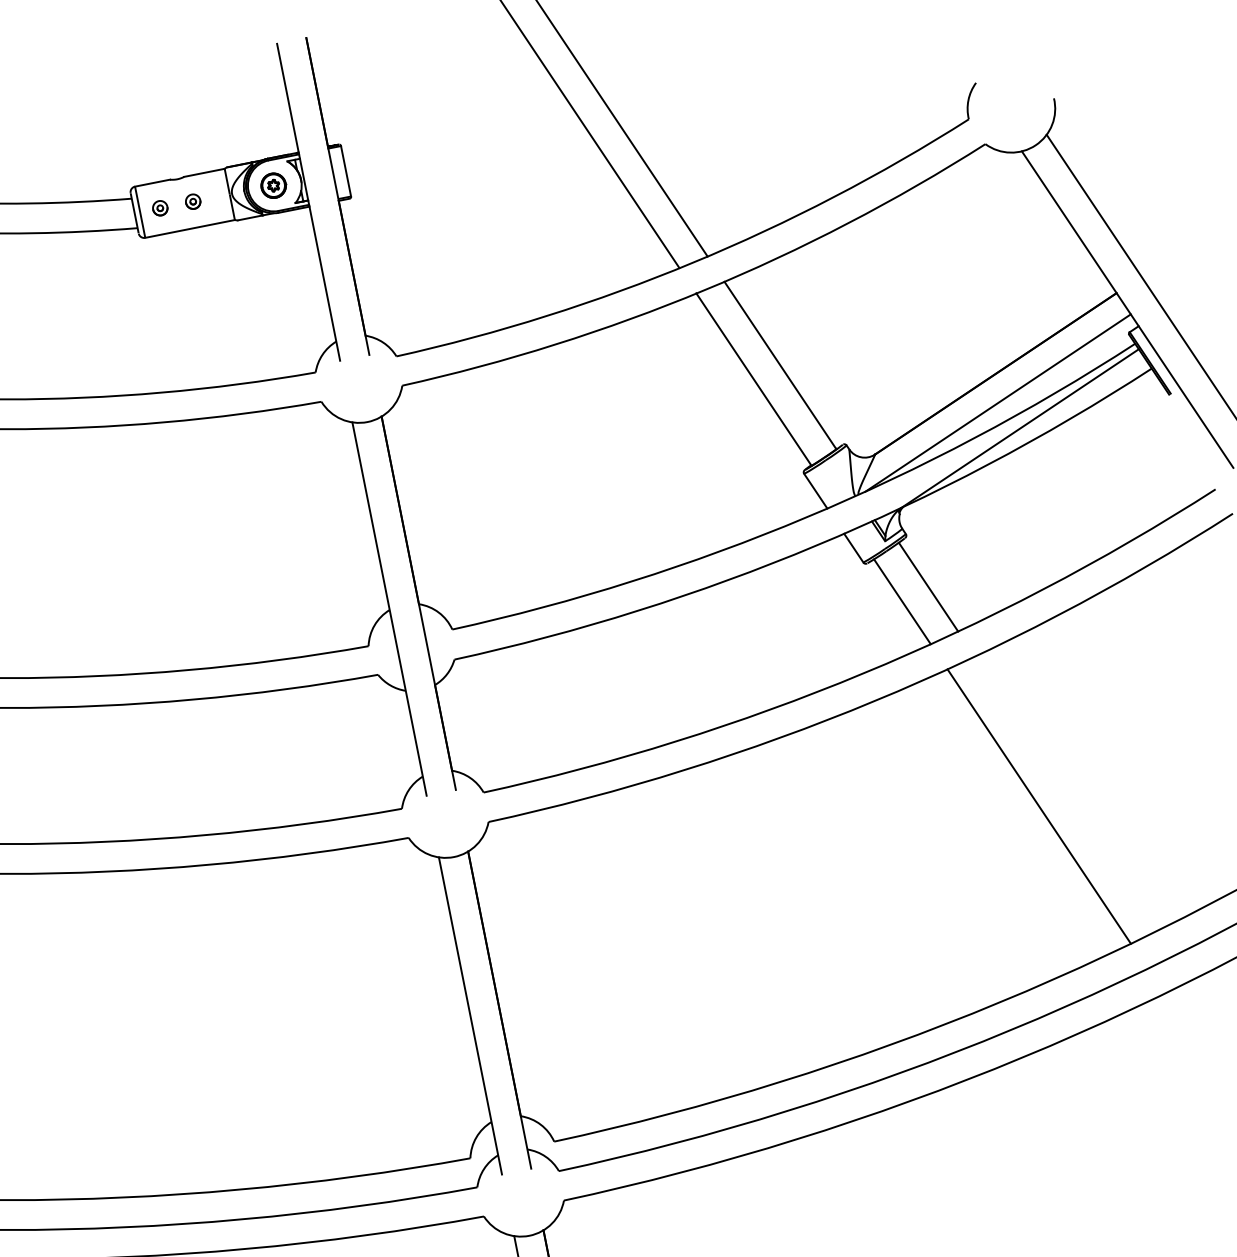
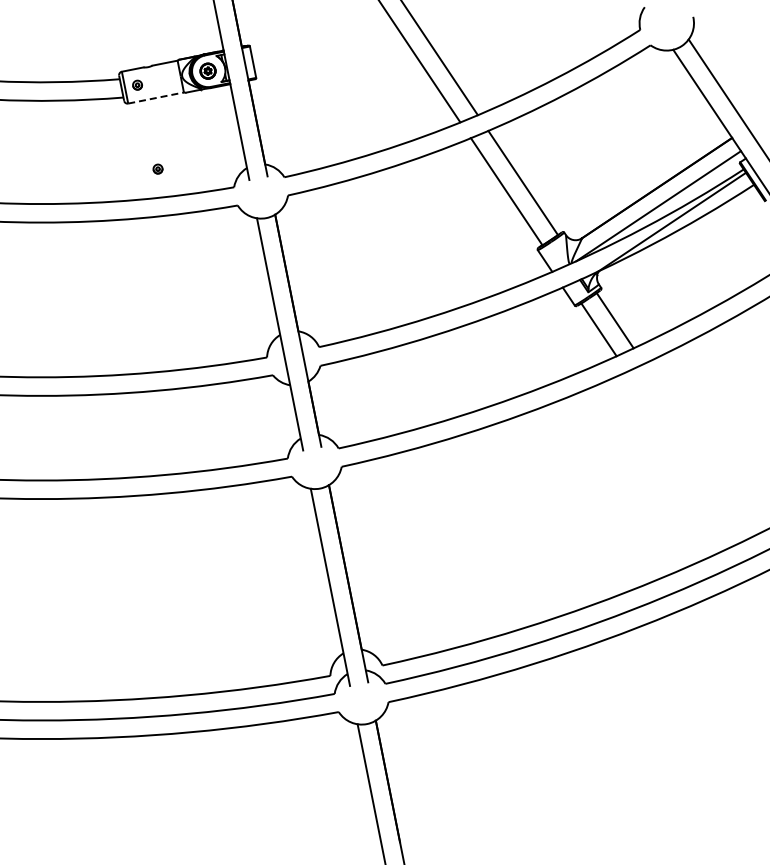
part: (192, 200) -> (157, 168), moved
line: (190, 228) -> (156, 97), solid -> dashed
line: (1039, 805) -> (684, 456), removed

